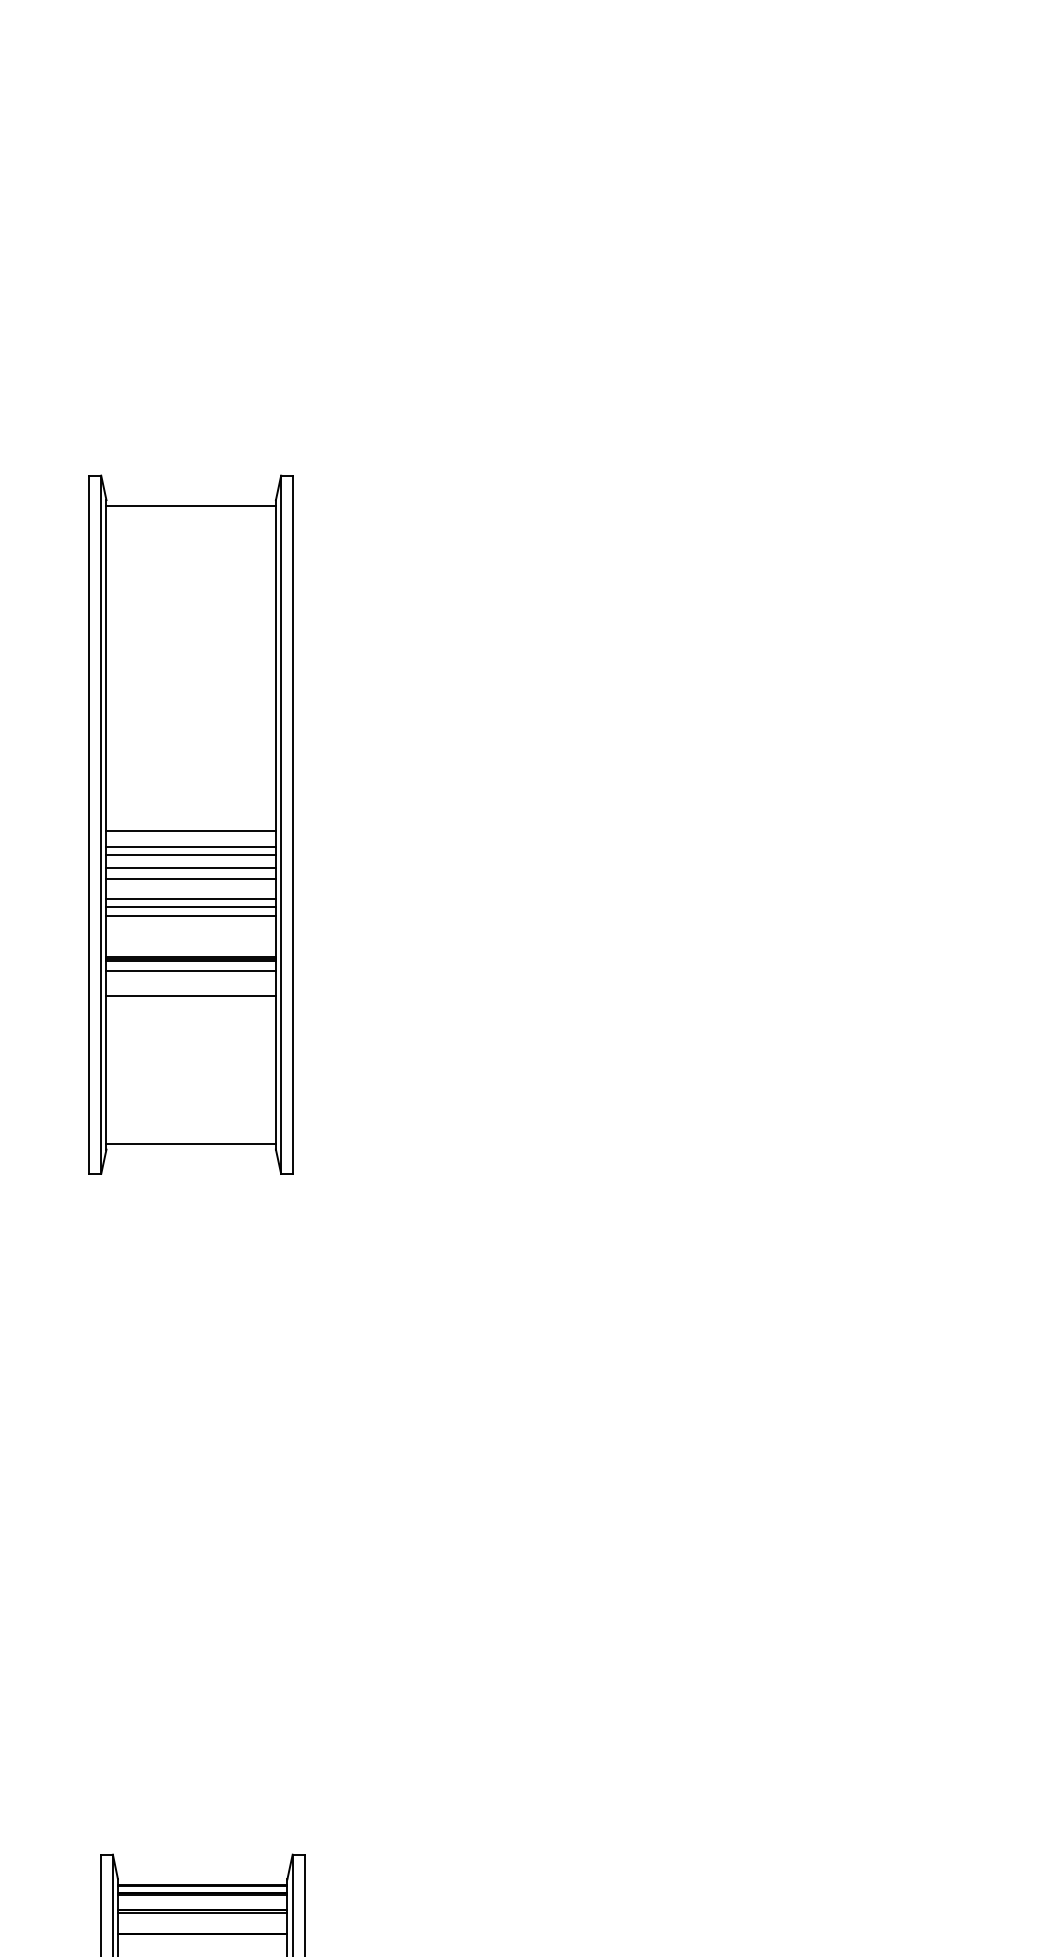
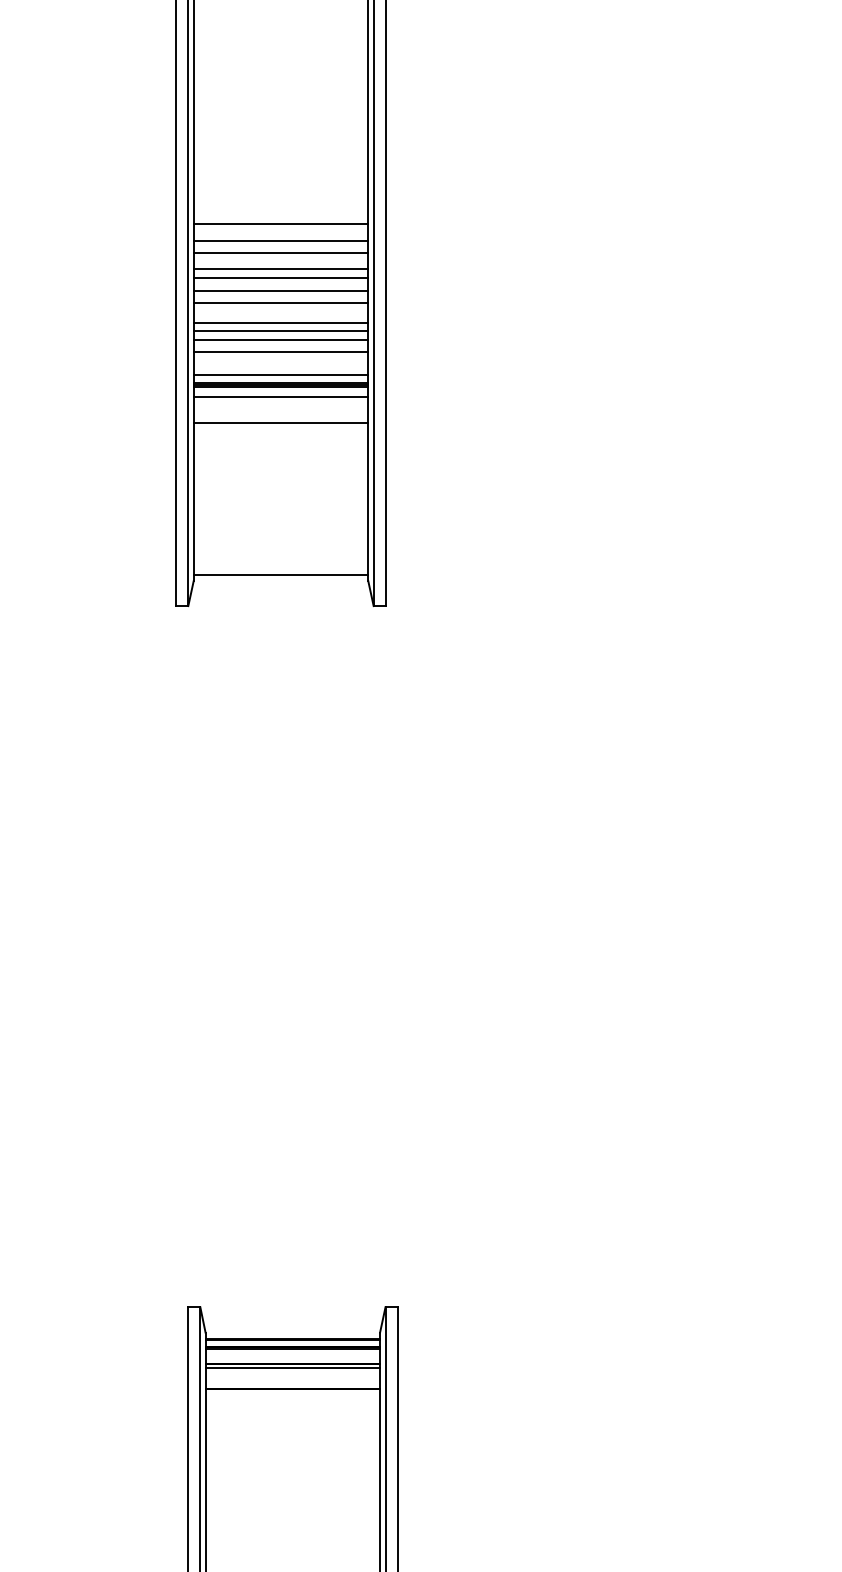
line: (190, 802) -> (280, 223), added
line: (190, 819) -> (280, 241), added
line: (190, 926) -> (280, 351), added
line: (190, 949) -> (280, 374), added

